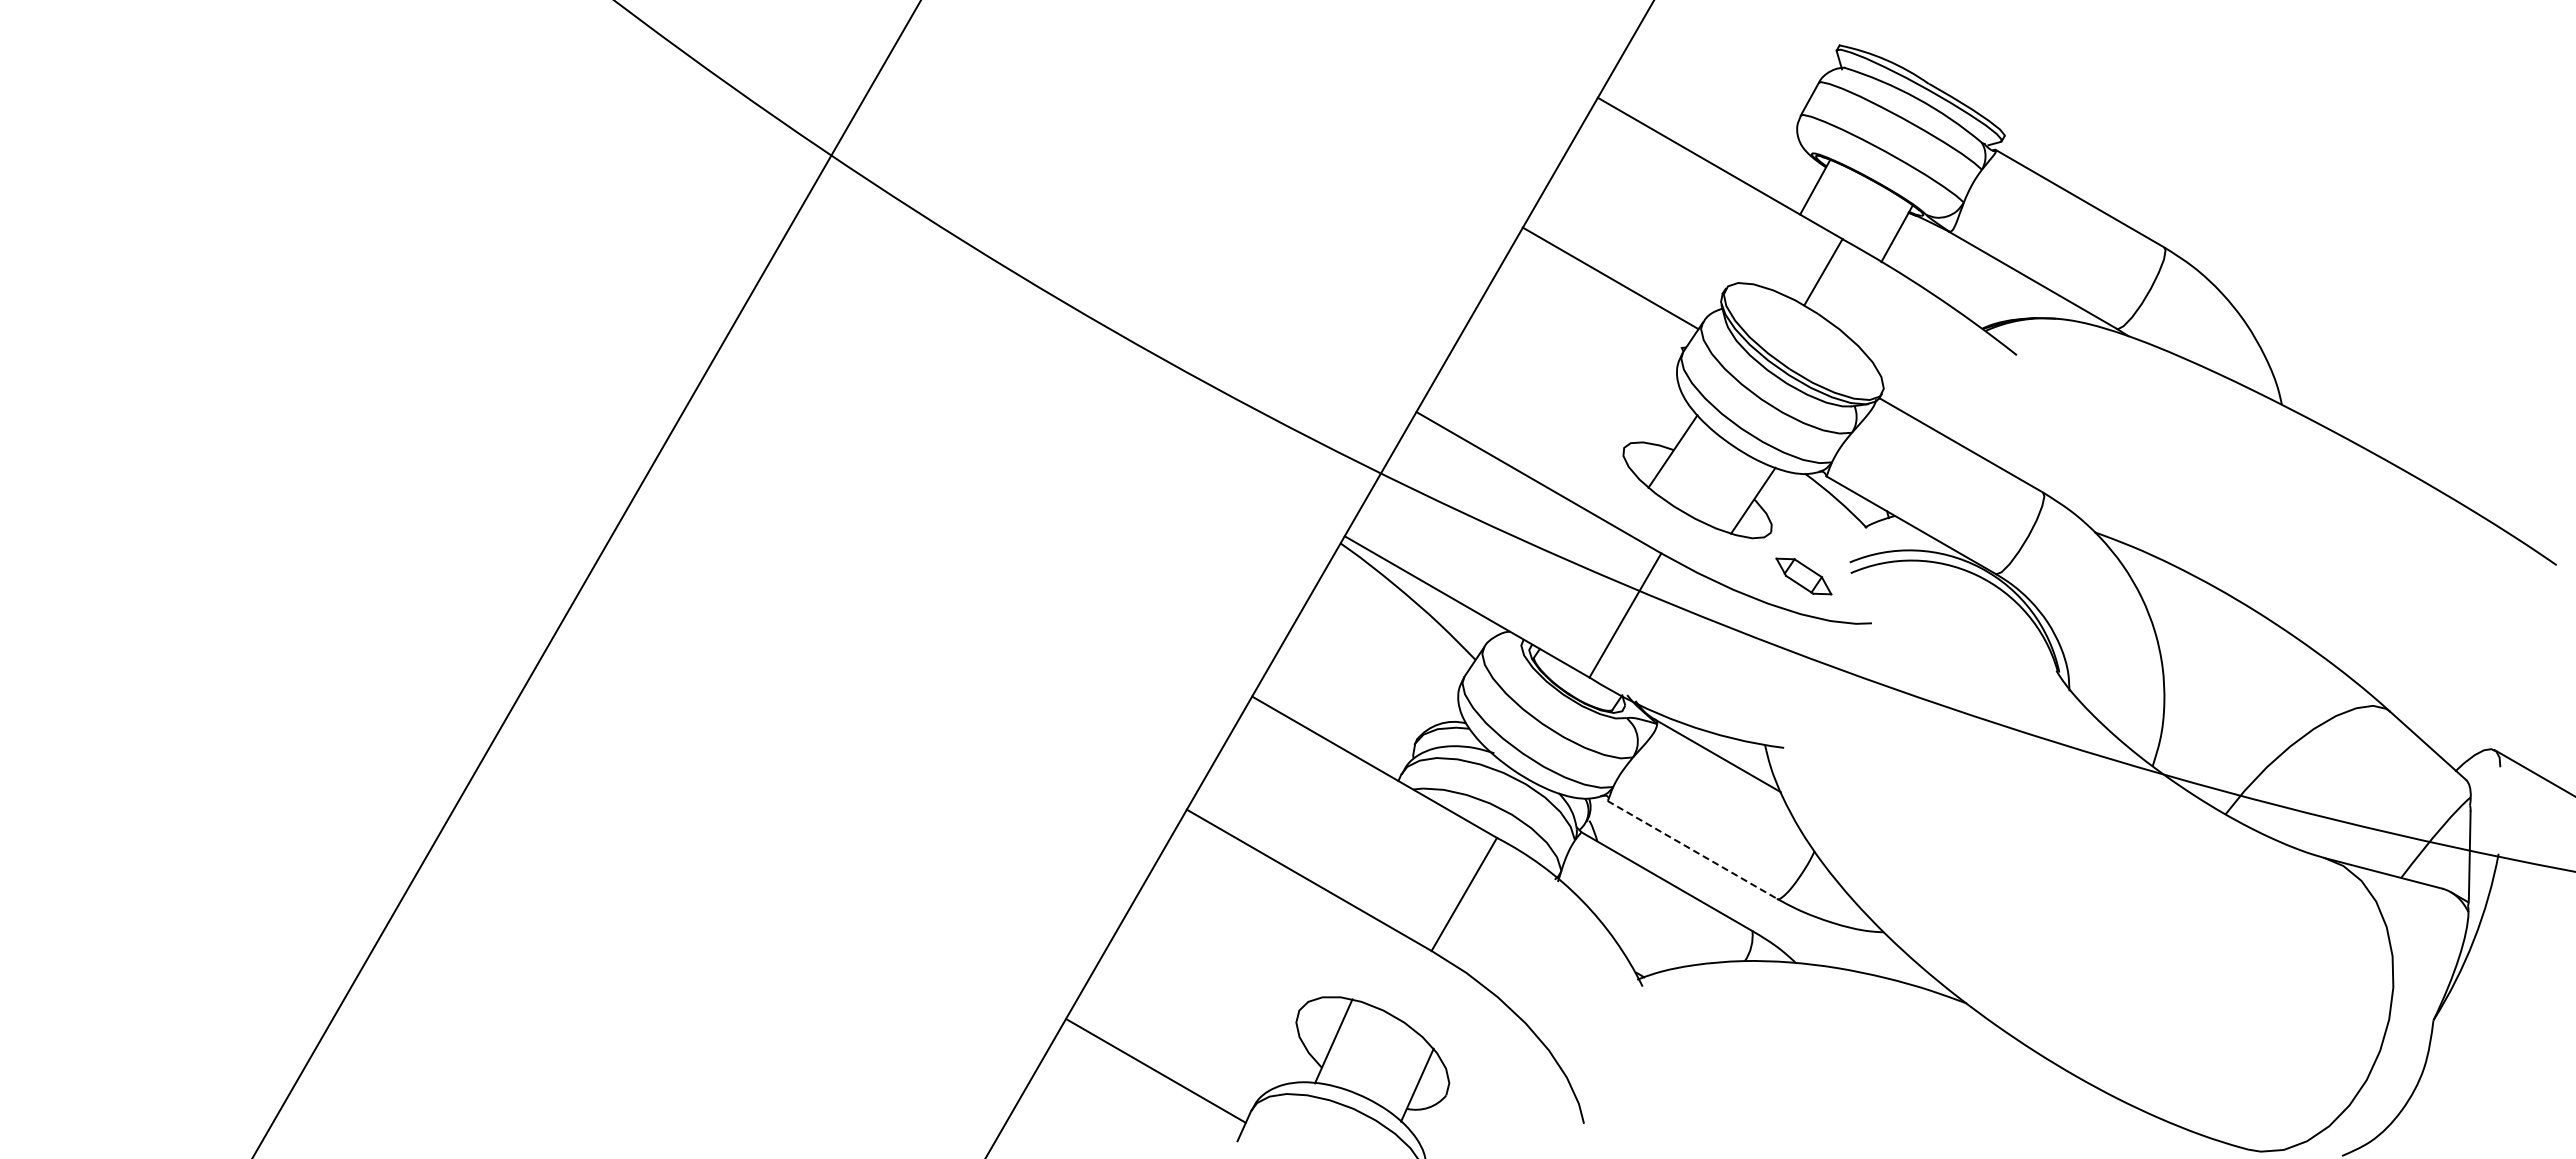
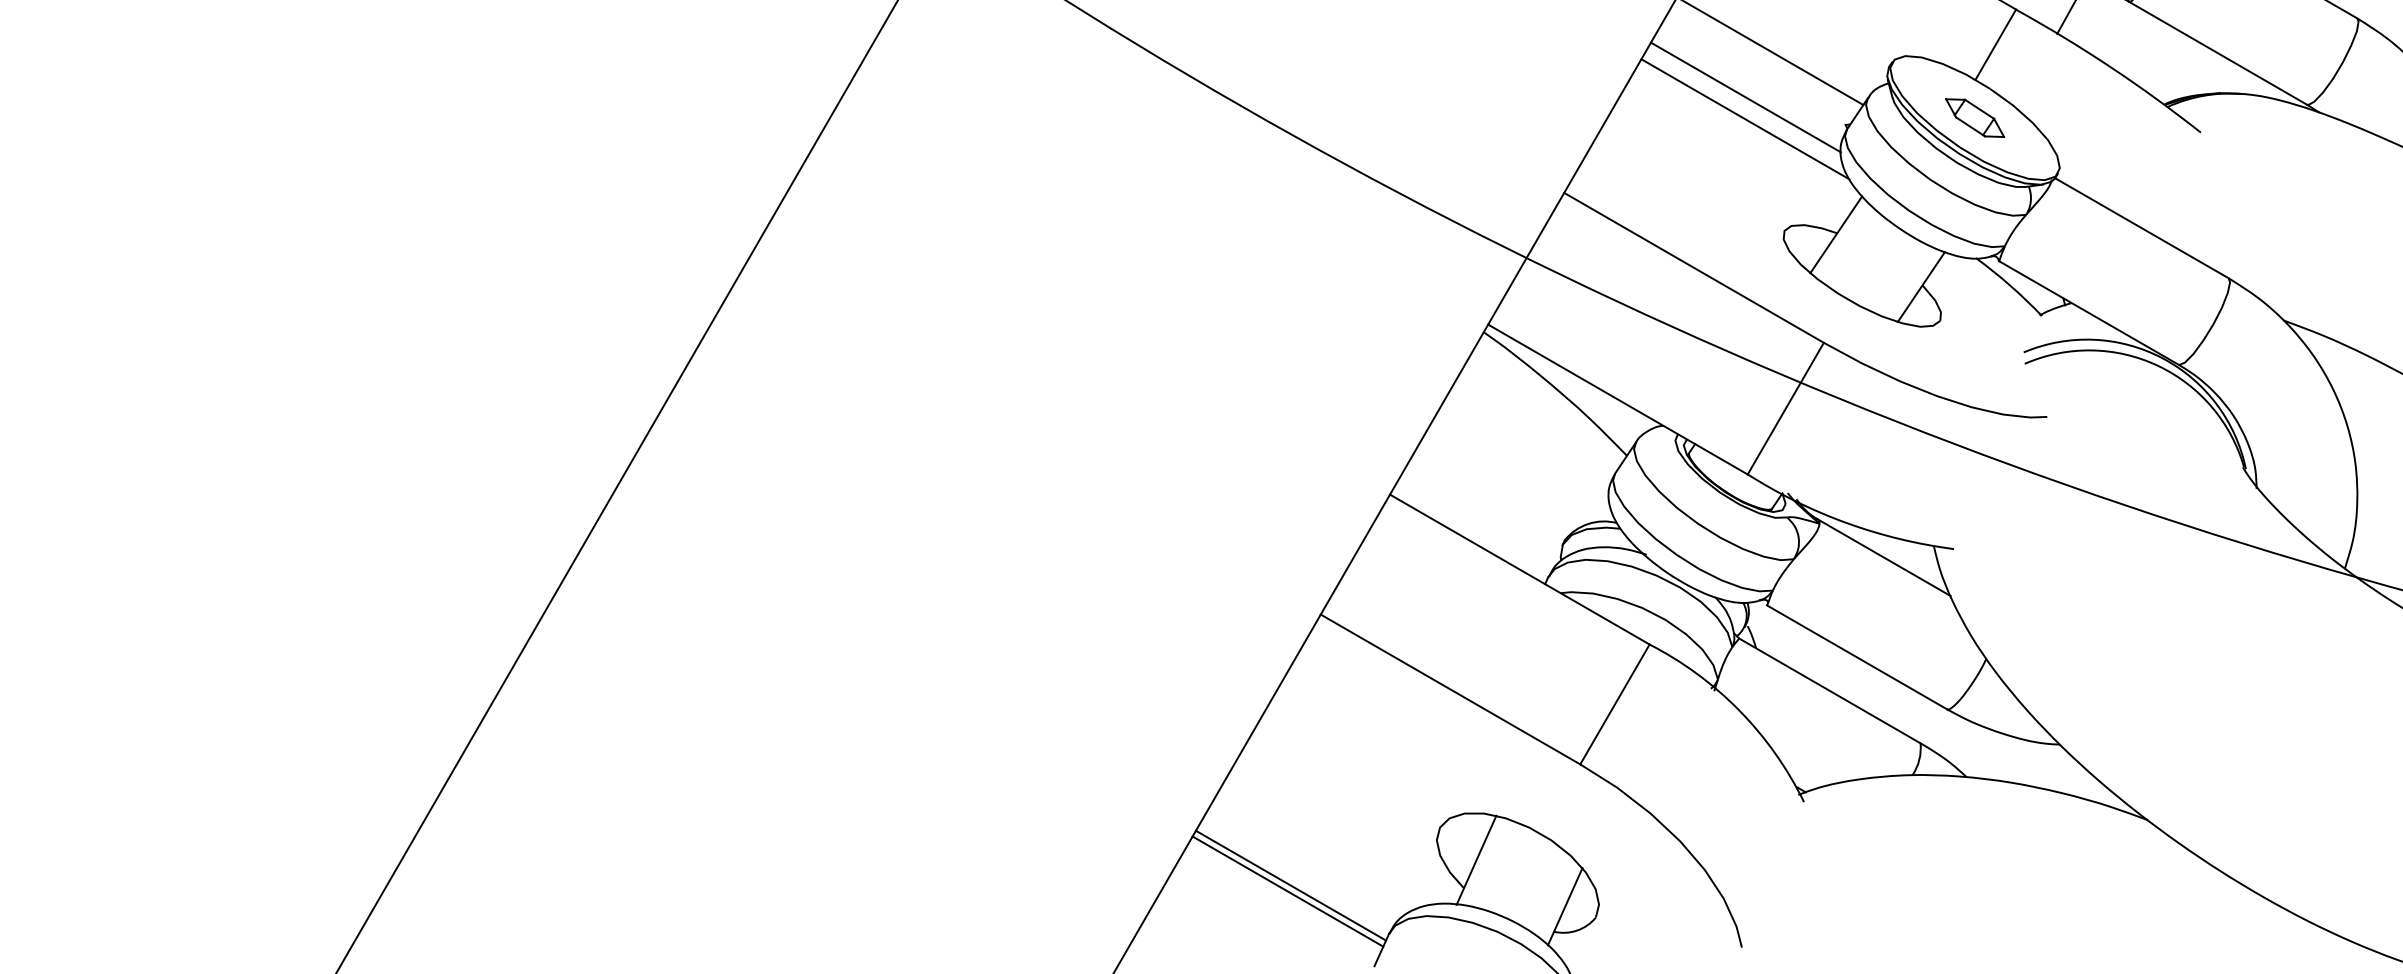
line: (1587, 321) -> (1745, 96), added
line: (1587, 342) -> (1745, 119), added
part: (1803, 576) -> (1974, 118), moved
line: (1693, 850) -> (1858, 657), dashed -> solid
line: (1158, 1064) -> (1290, 884), added

